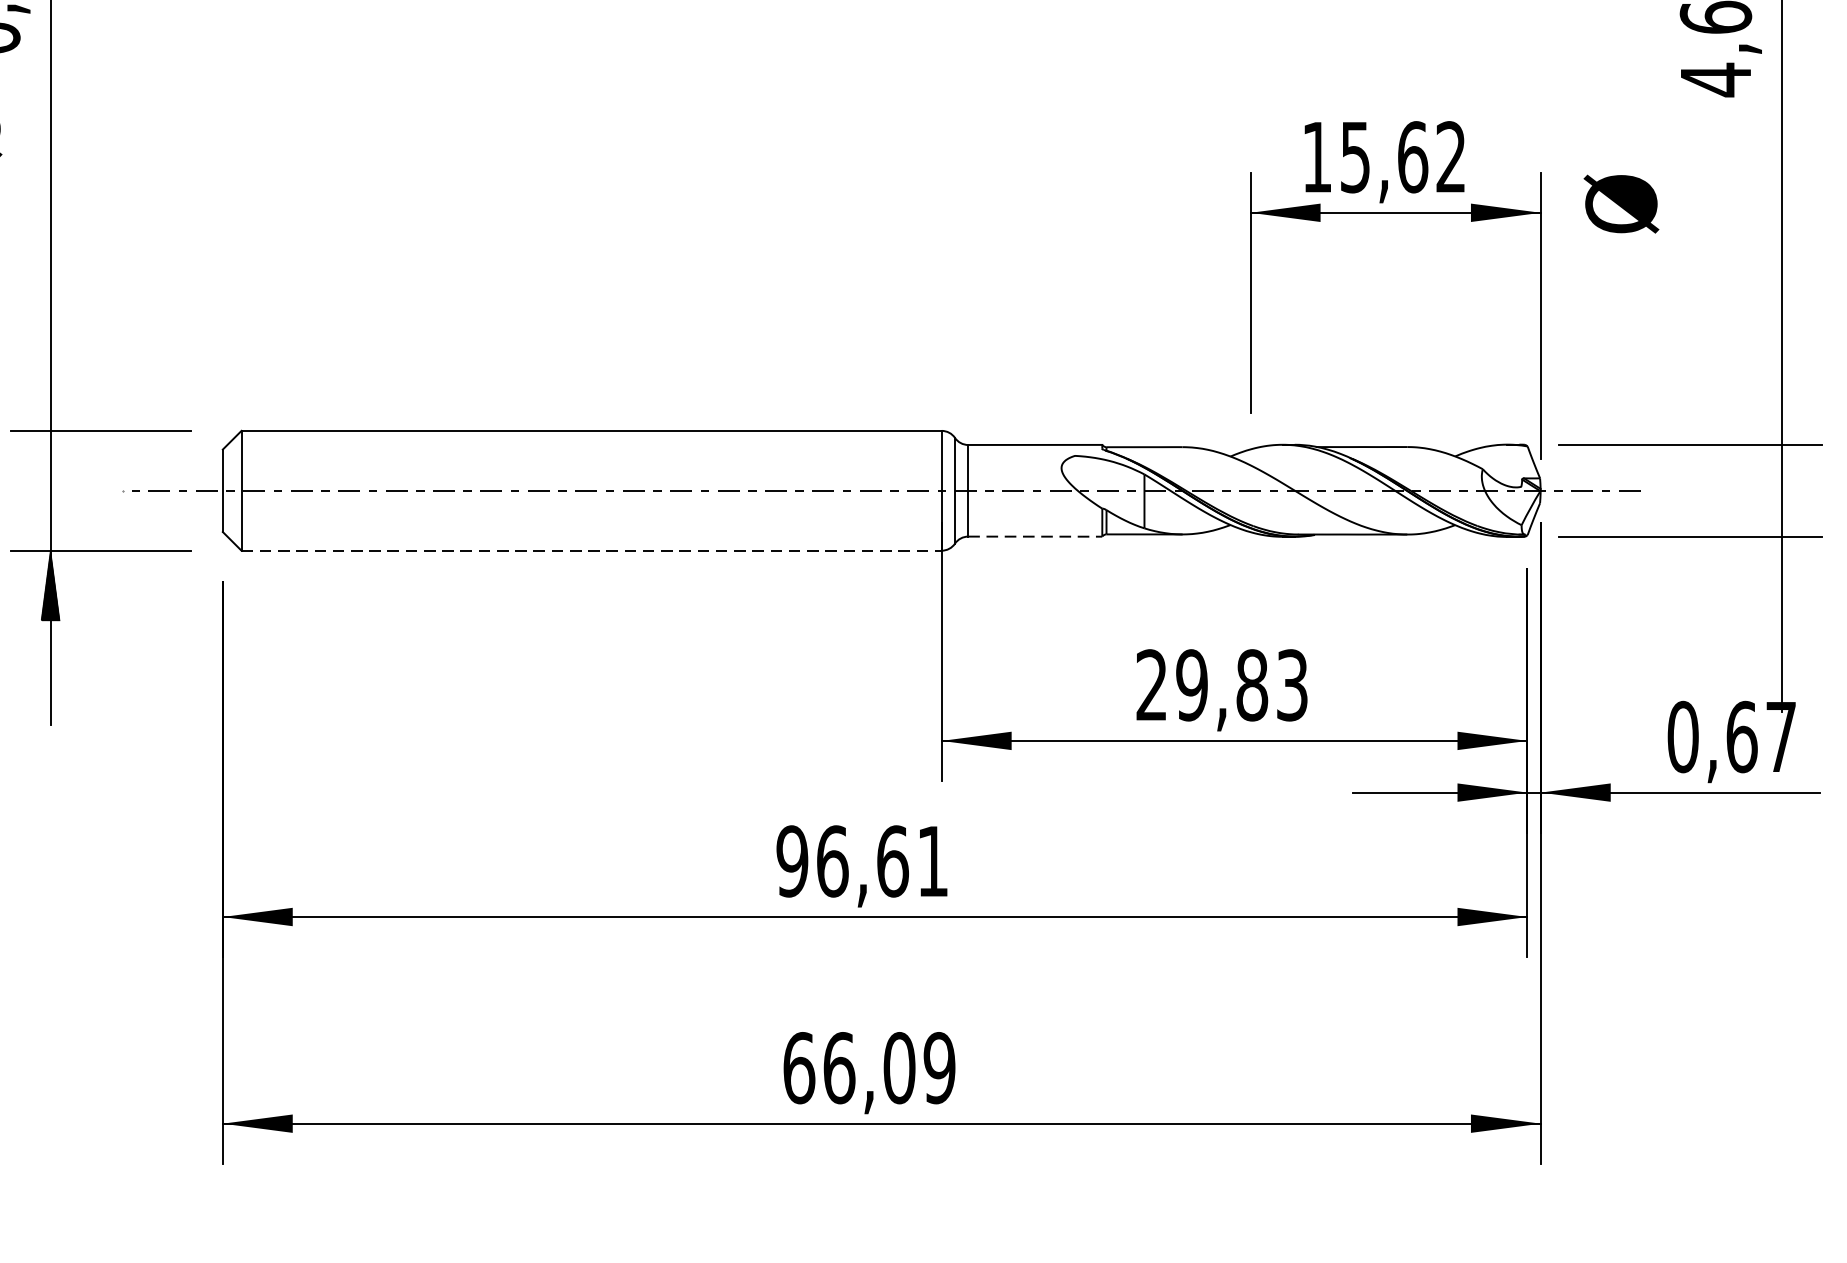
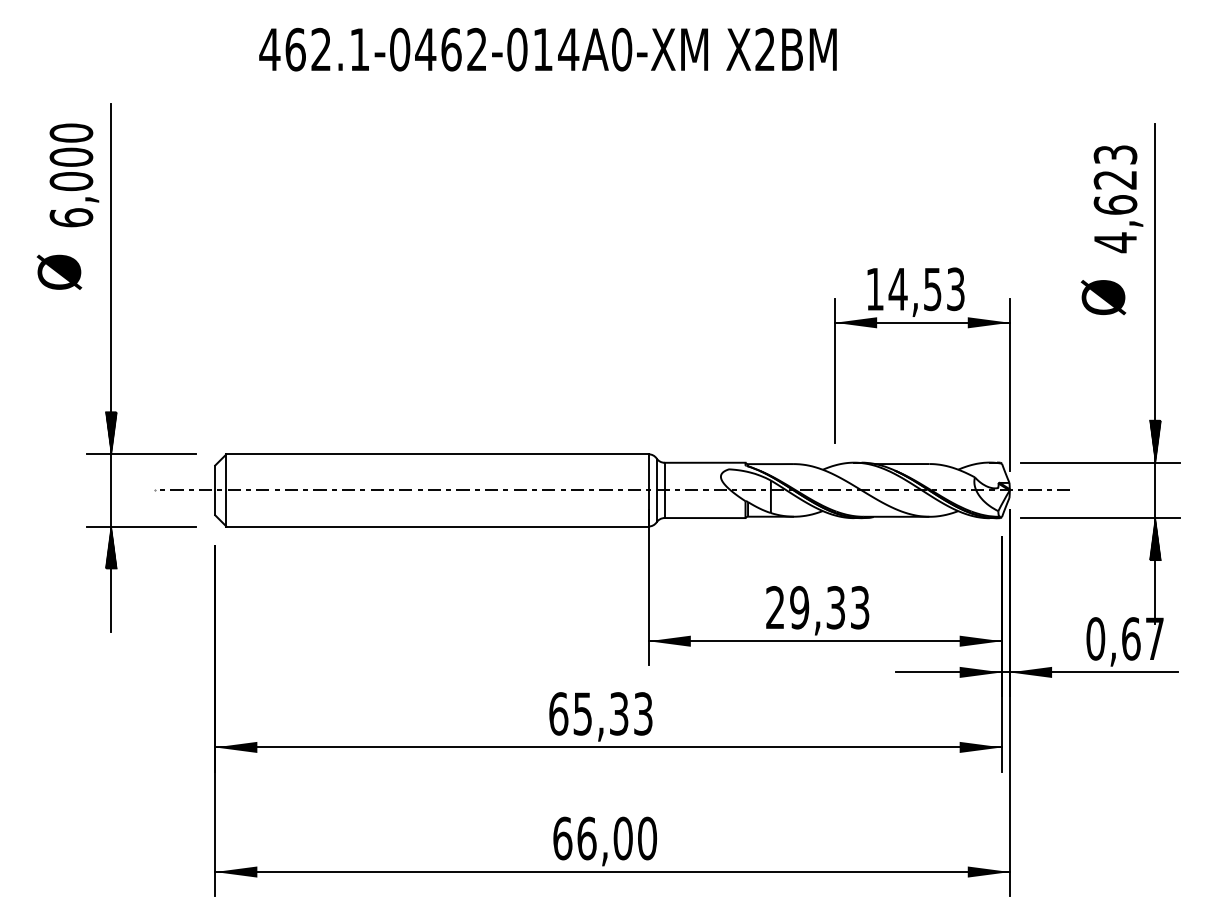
text: (1402, 157) -> (926, 289), 15,62 -> 14,53
text: (1621, 204) -> (1103, 297), moved
hatch: (49, 396) -> (110, 433), added
hatch: (1780, 409) -> (1154, 441), added
line: (1035, 537) -> (705, 518), dashed -> solid
line: (593, 550) -> (438, 526), dashed -> solid
hatch: (1780, 572) -> (1154, 539), added
text: (1251, 684) -> (835, 607), 29,83 -> 29,33
text: (861, 860) -> (600, 713), 96,61 -> 65,33
text: (939, 1068) -> (647, 838), 66,09 -> 66,00

